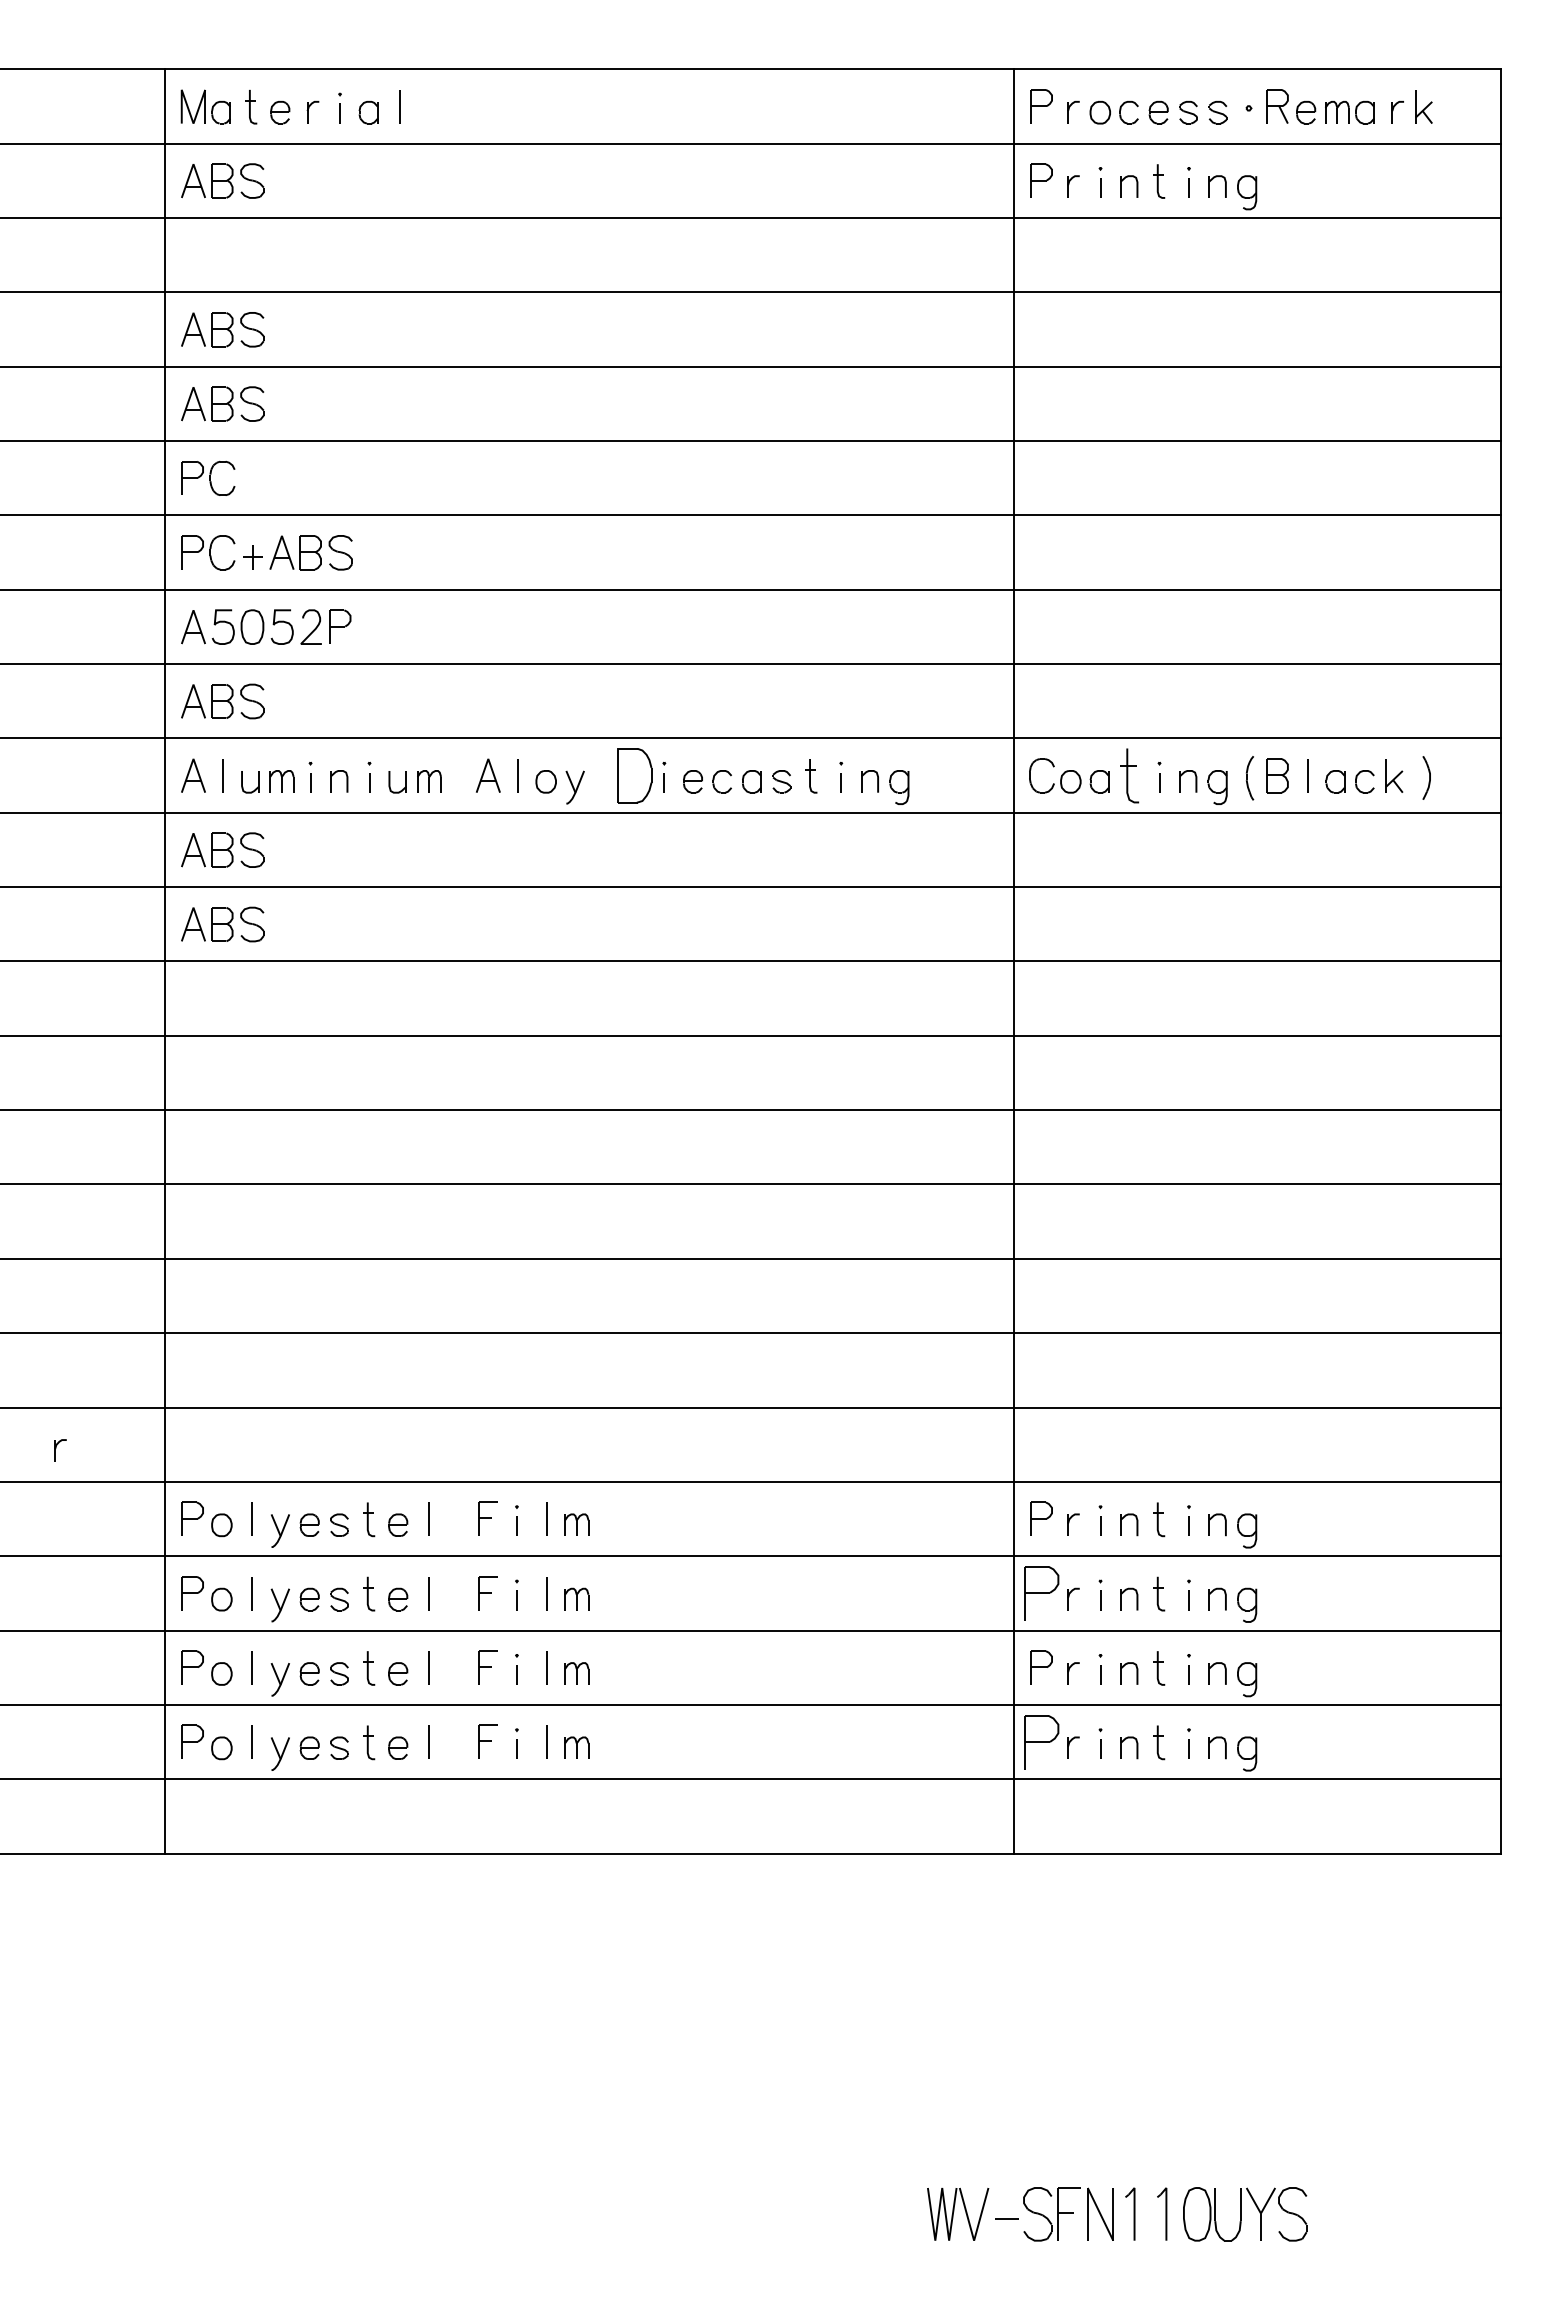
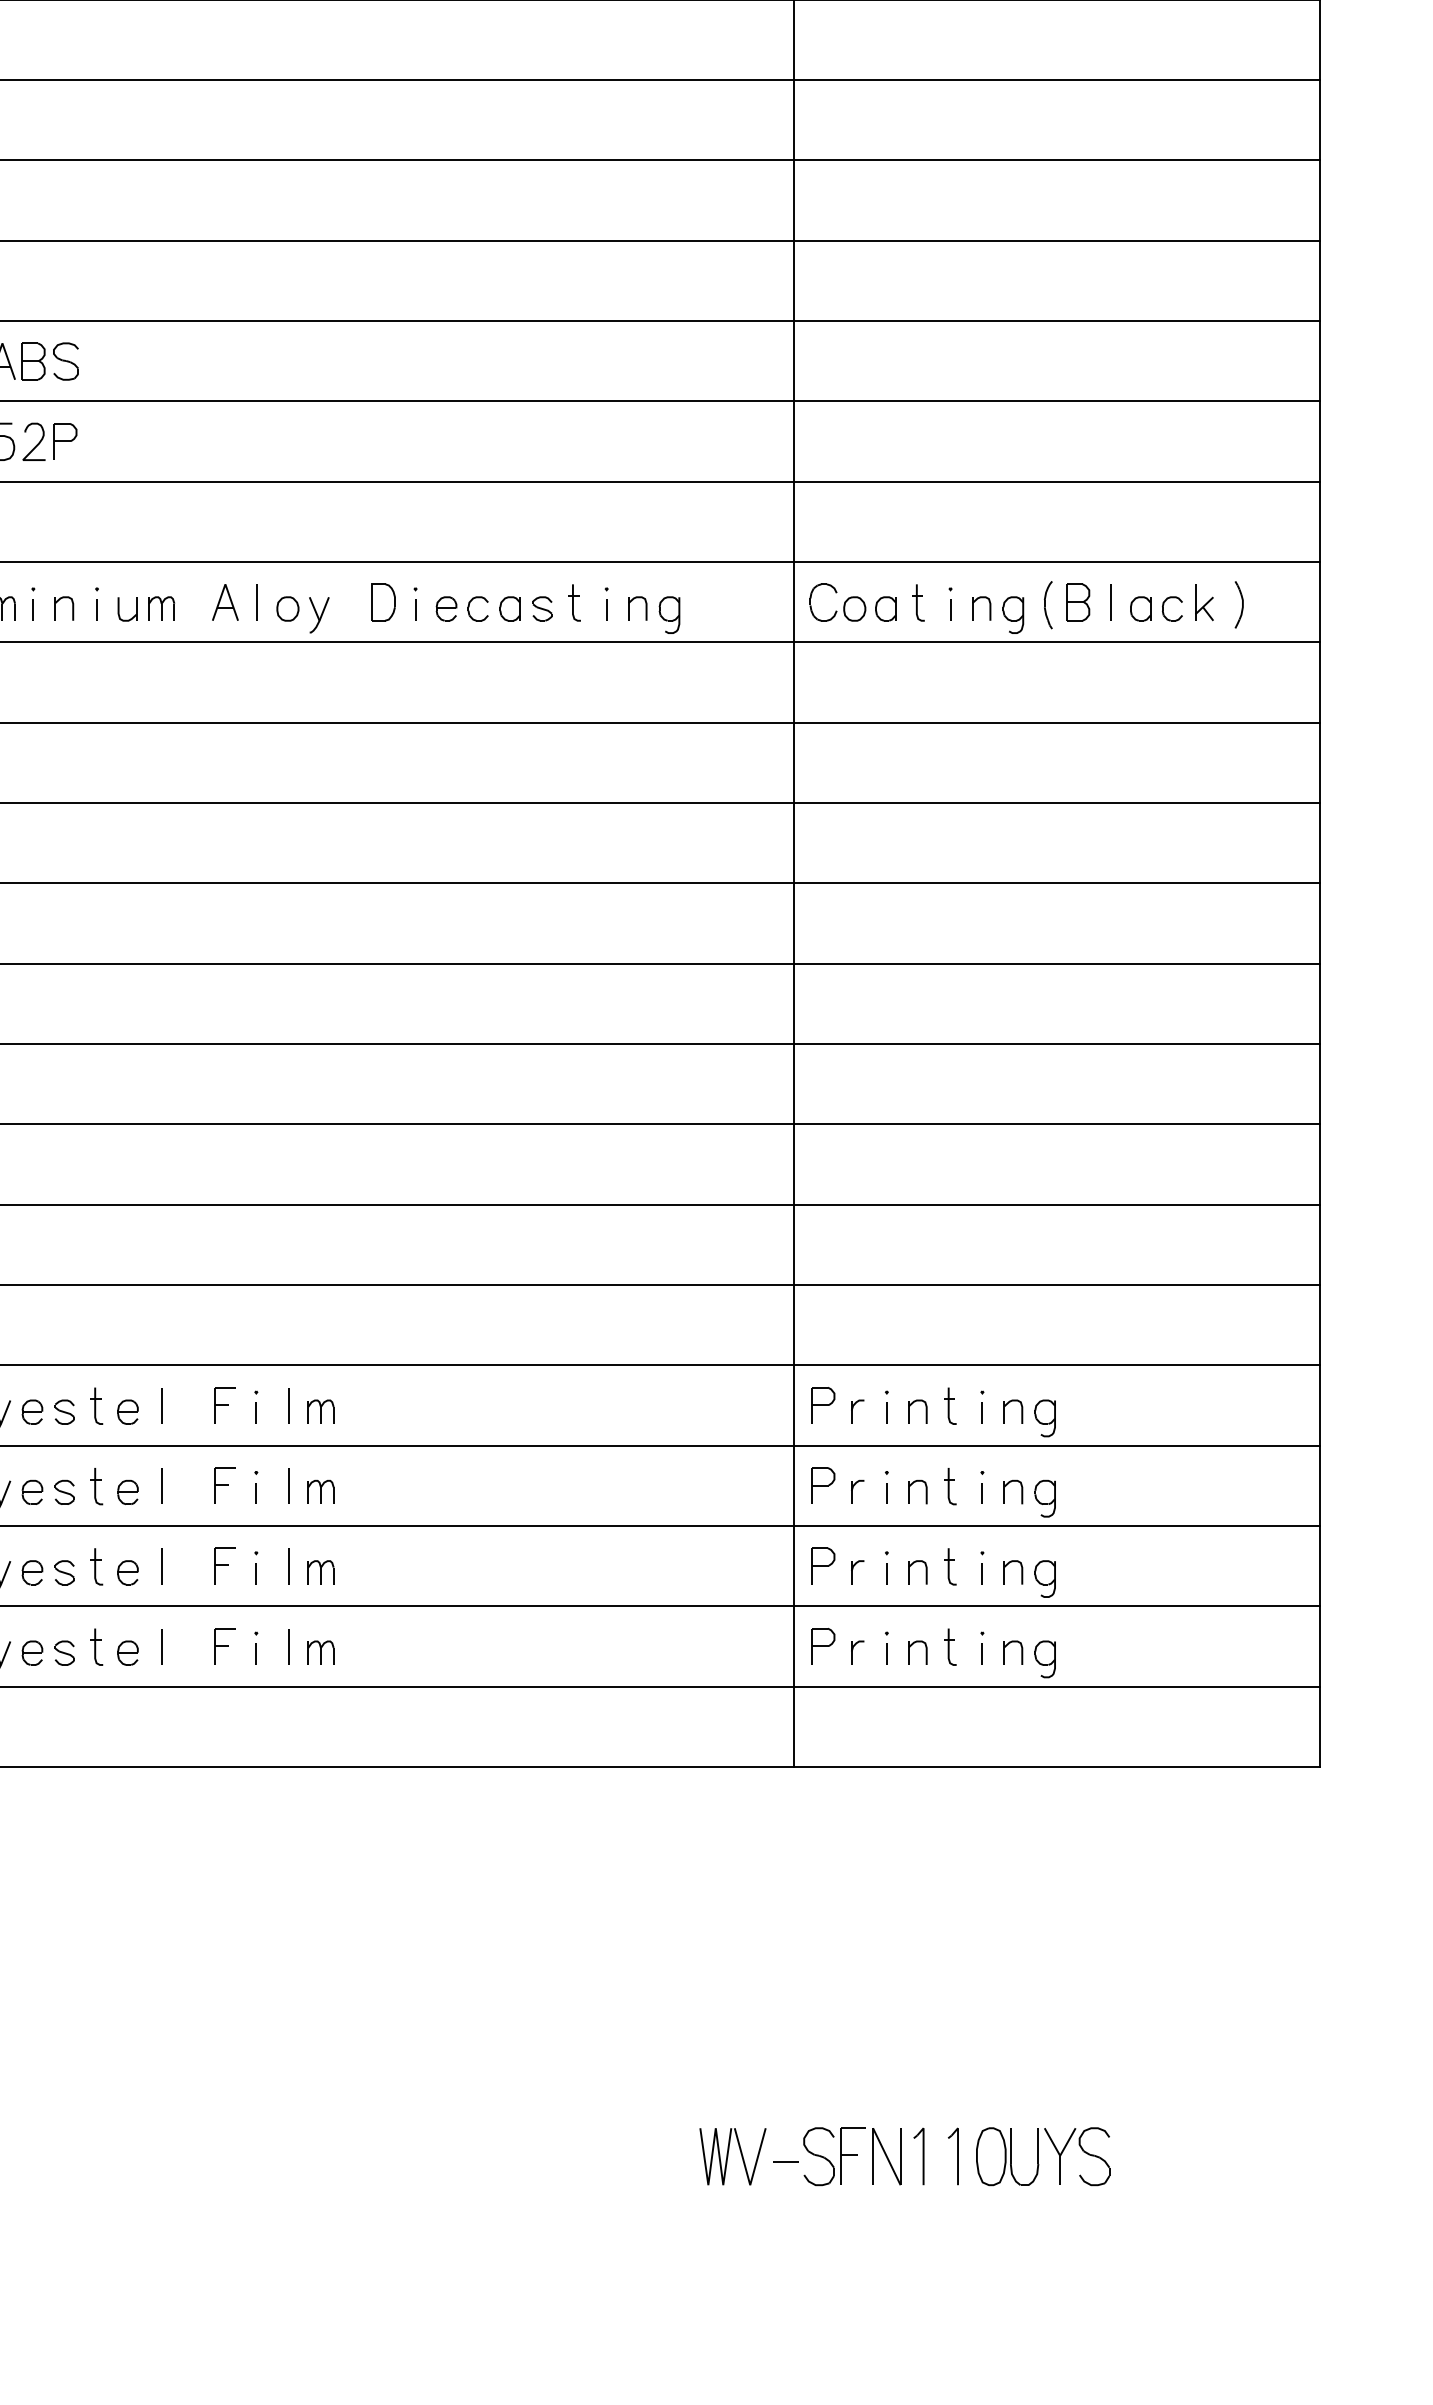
part: (634, 775) -> (383, 602), size x0.62
part: (1129, 776) -> (918, 603), size x0.62
part: (1041, 1593) -> (823, 1485), size x0.62
part: (1041, 1741) -> (823, 1645), size x0.62

